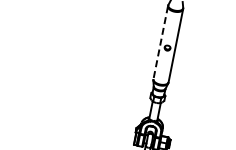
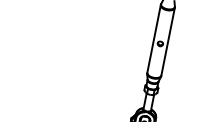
line: (160, 43) -> (153, 39), dashed -> solid

